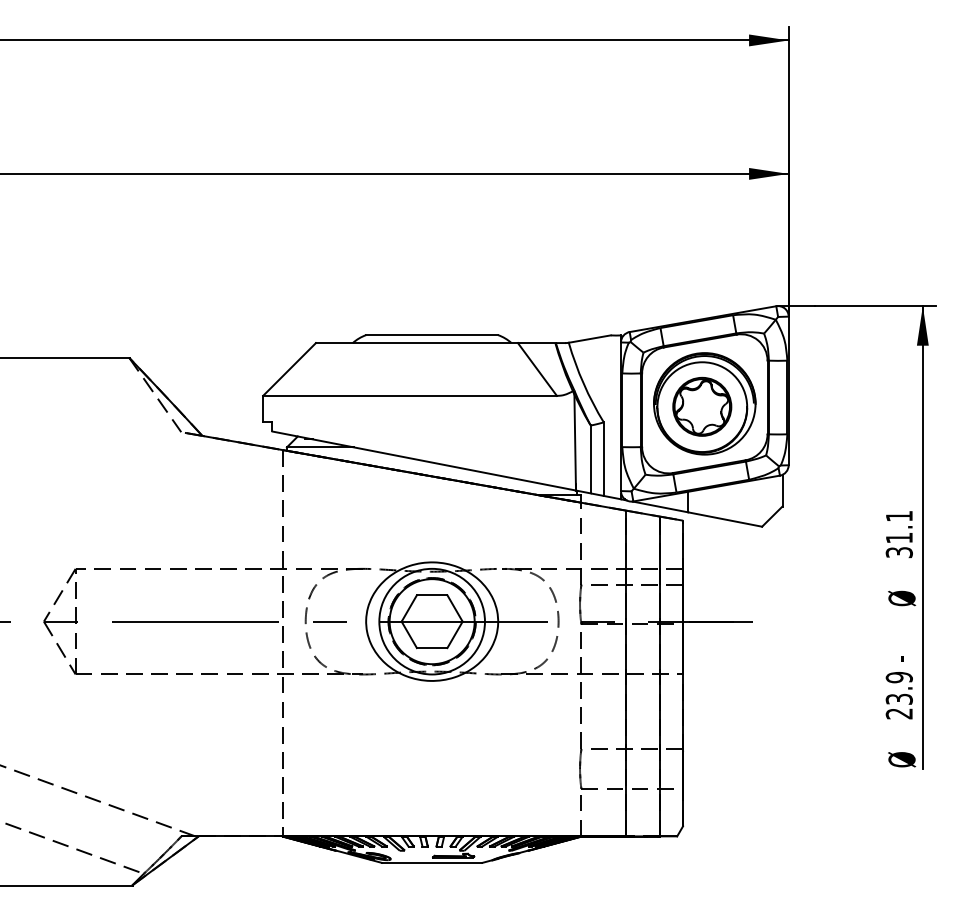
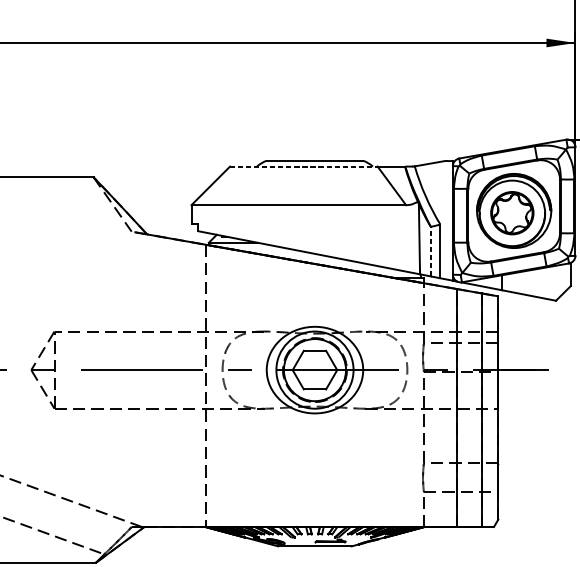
line: (416, 343) -> (303, 166), solid -> dashed
line: (590, 458) -> (430, 250), solid -> dashed

